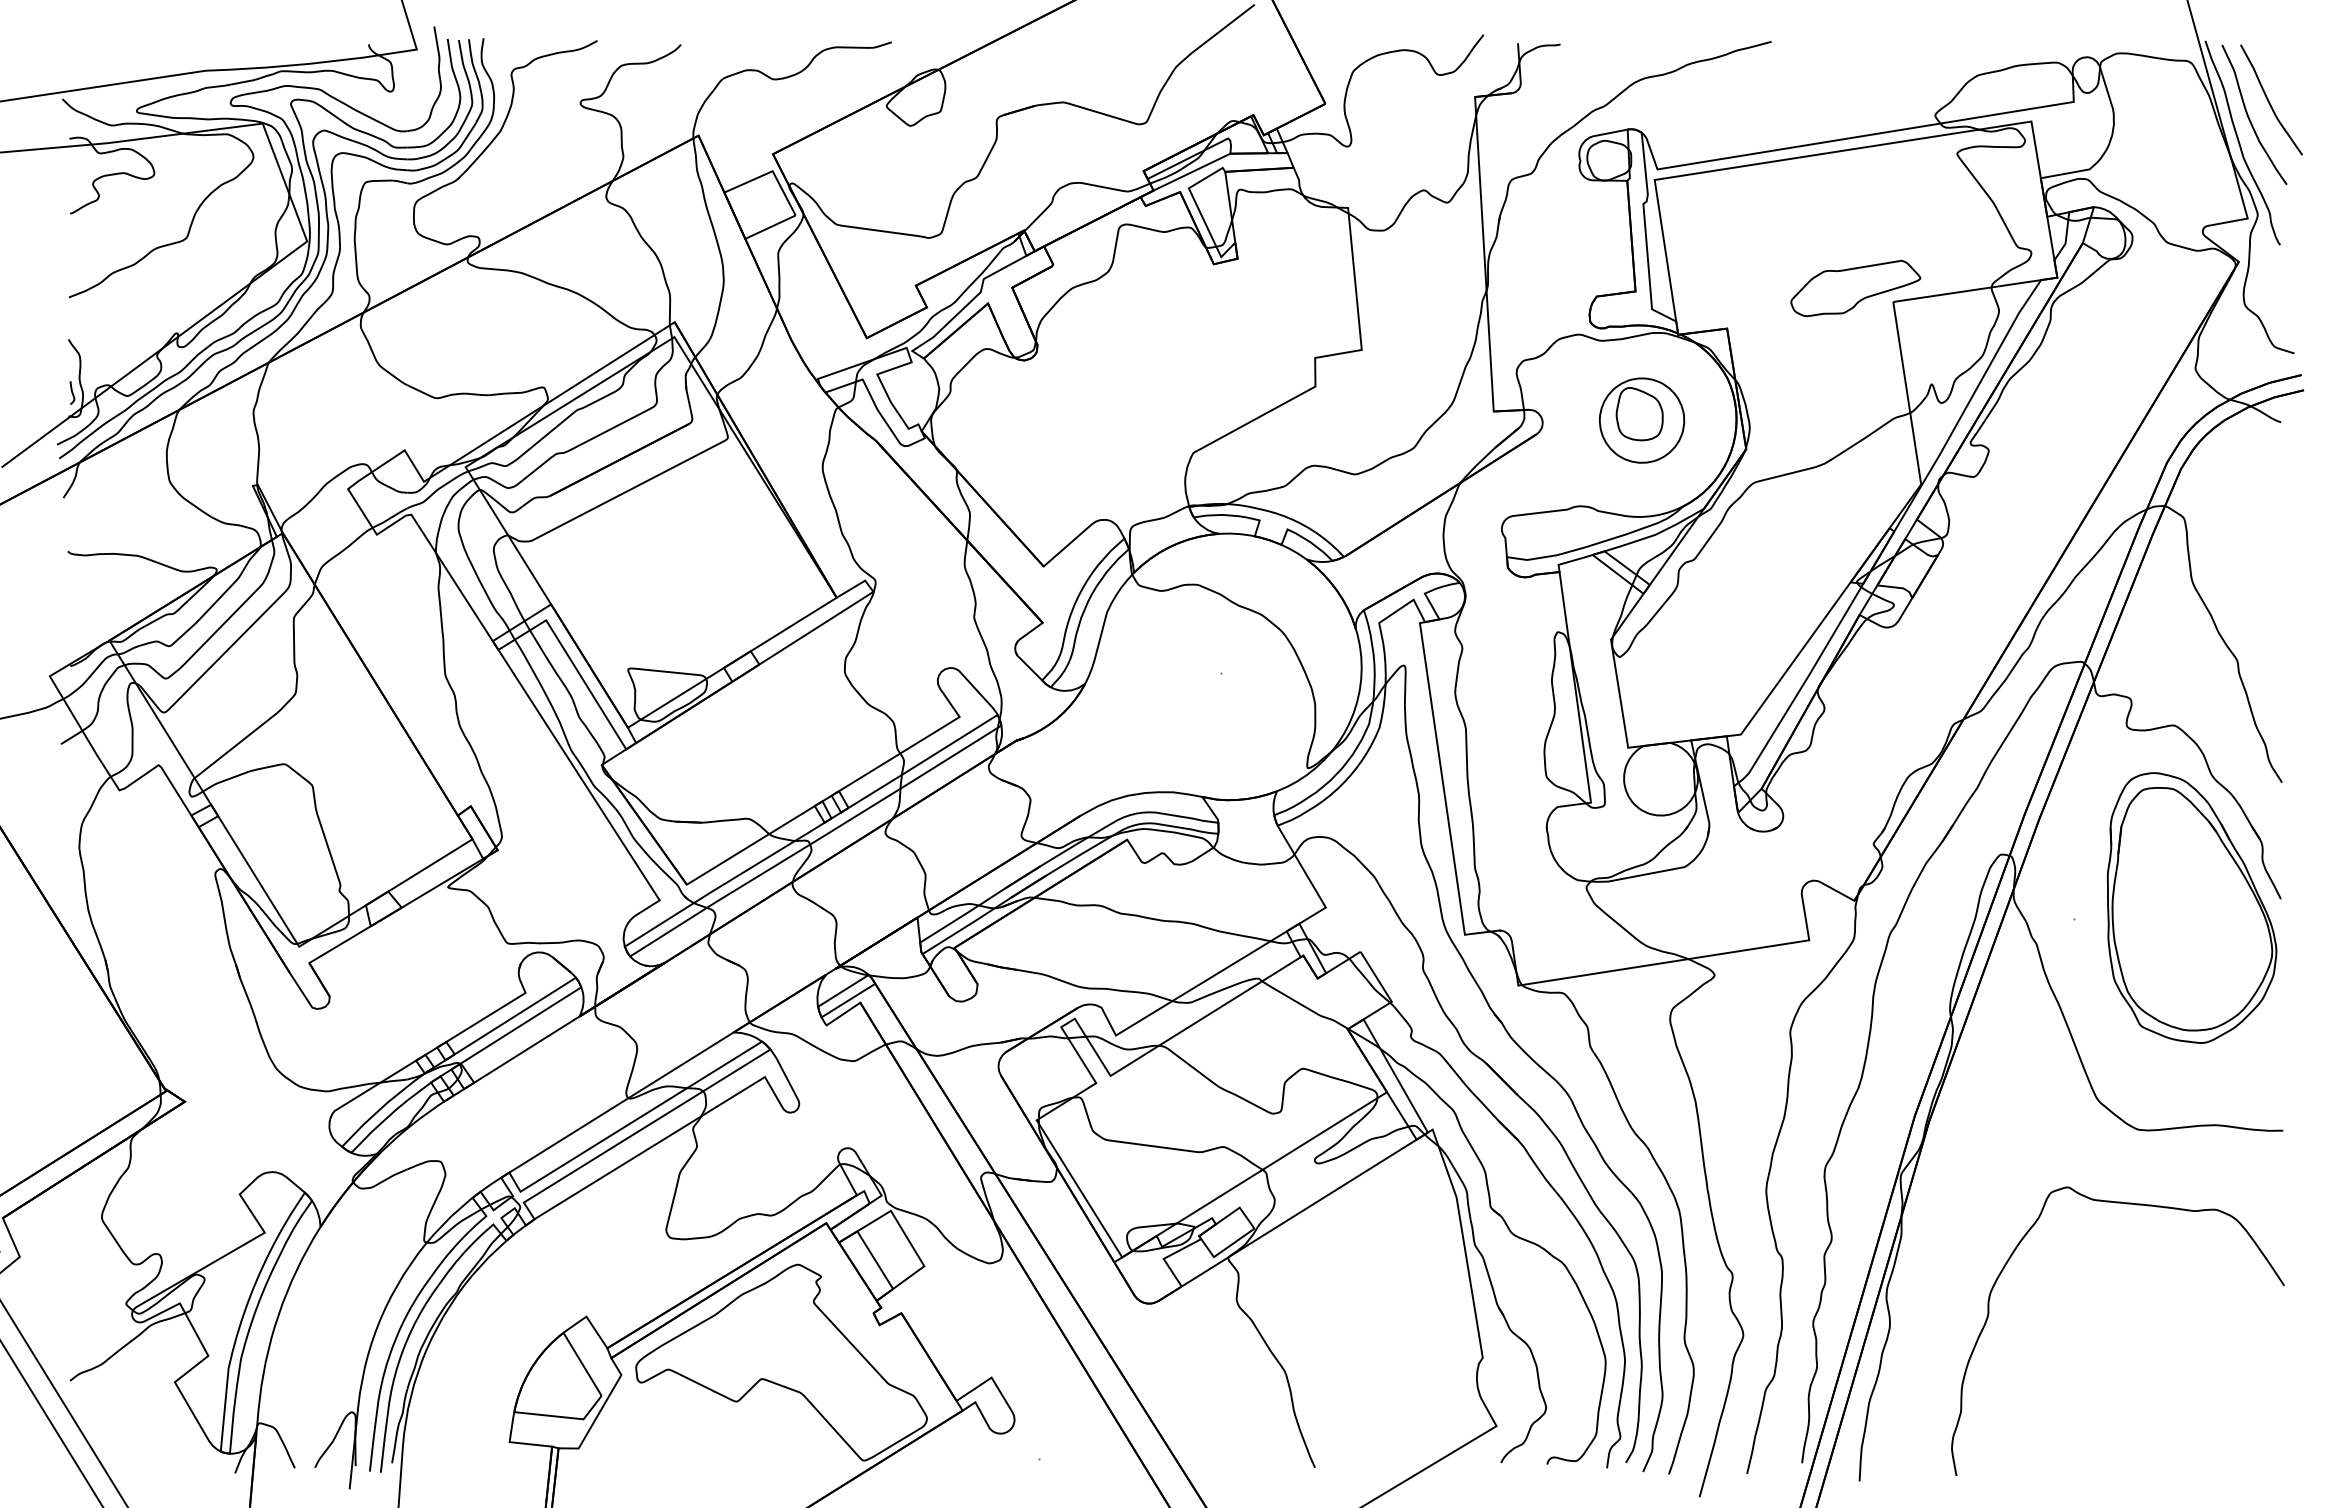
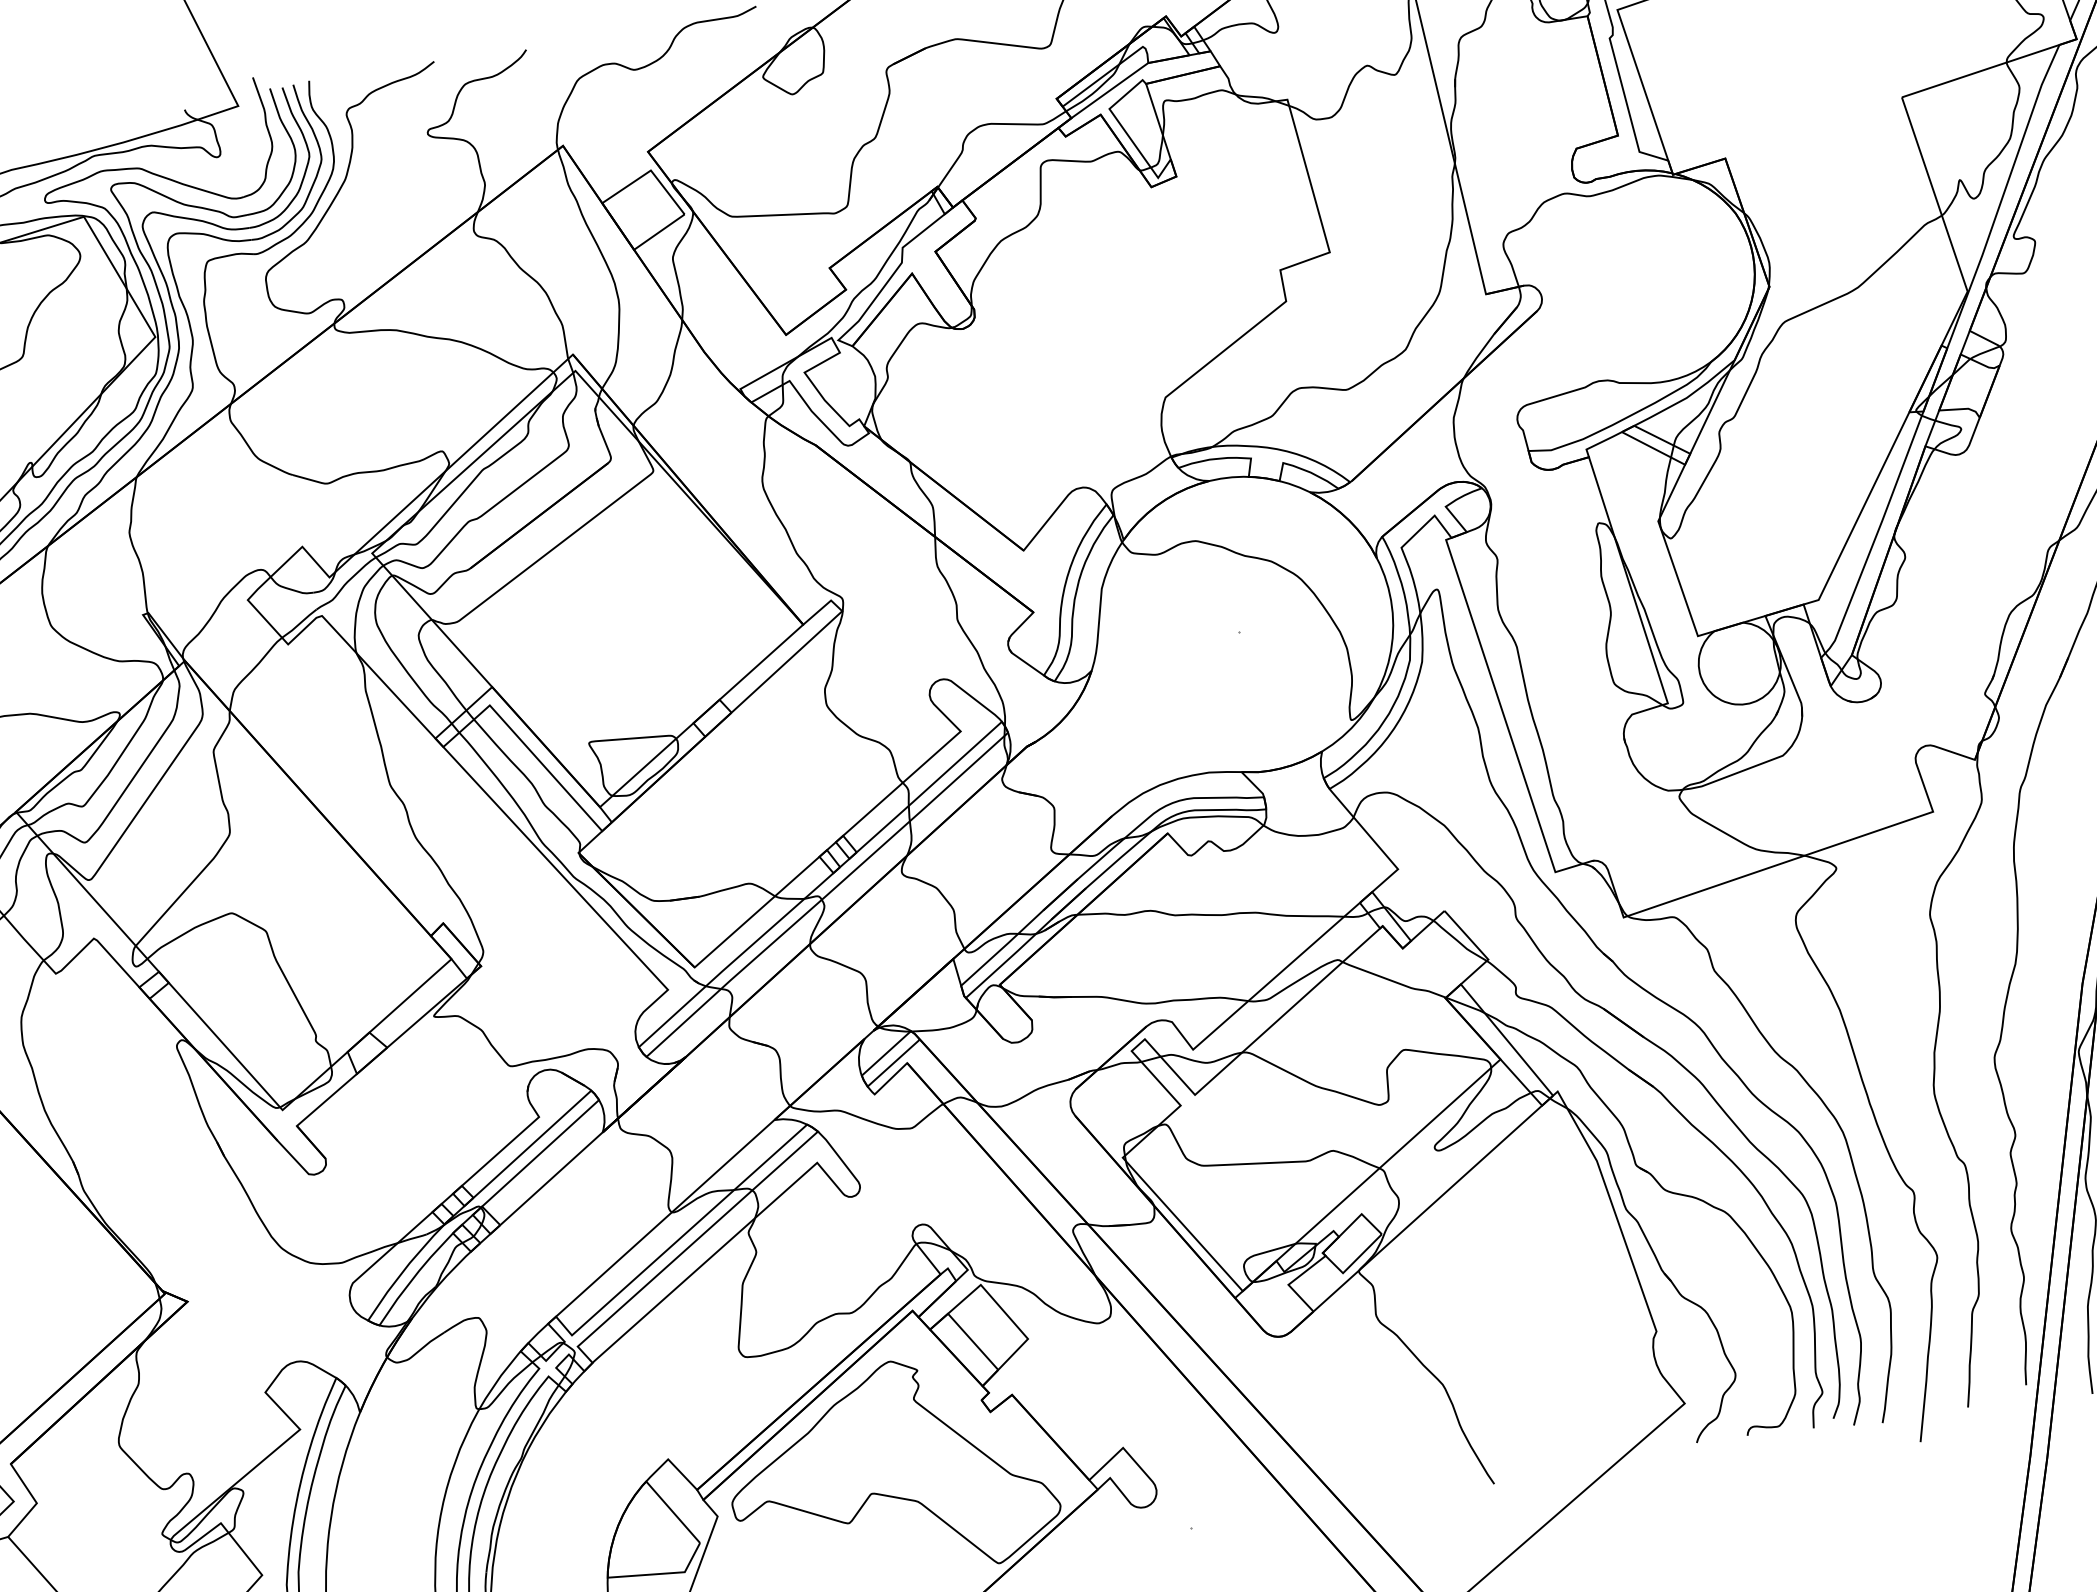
part: (1855, 288) -> (1857, 89), removed
part: (1641, 420) -> (1649, 275), removed

